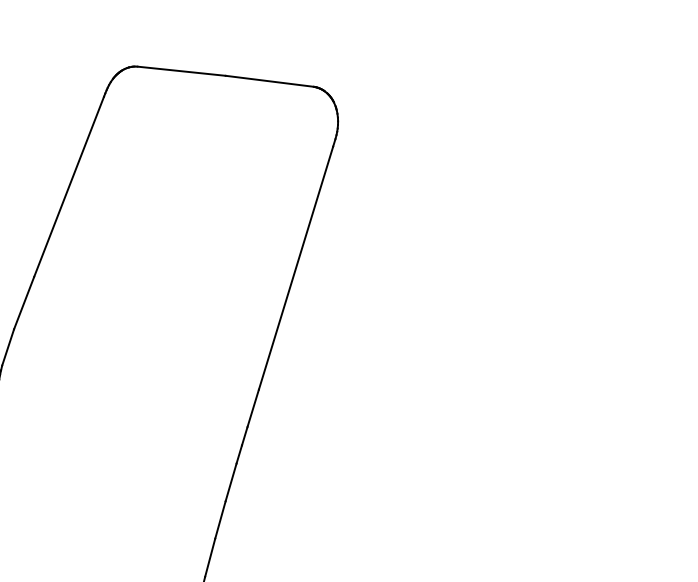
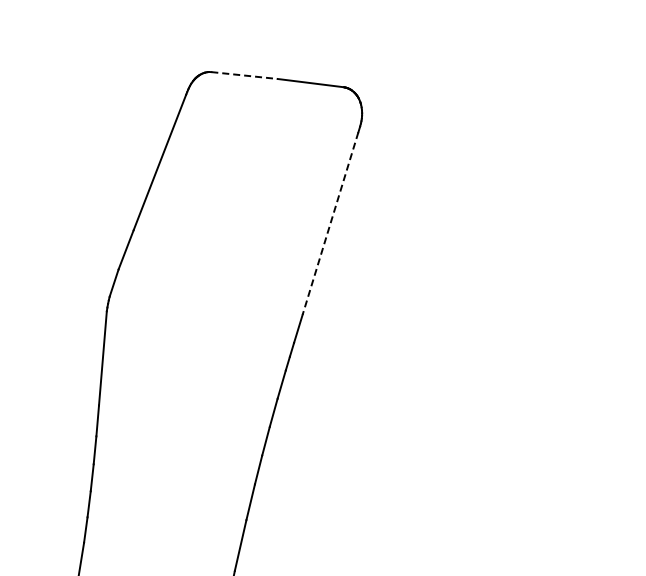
line: (181, 71) -> (244, 75), solid -> dashed
line: (296, 269) -> (330, 224), solid -> dashed

